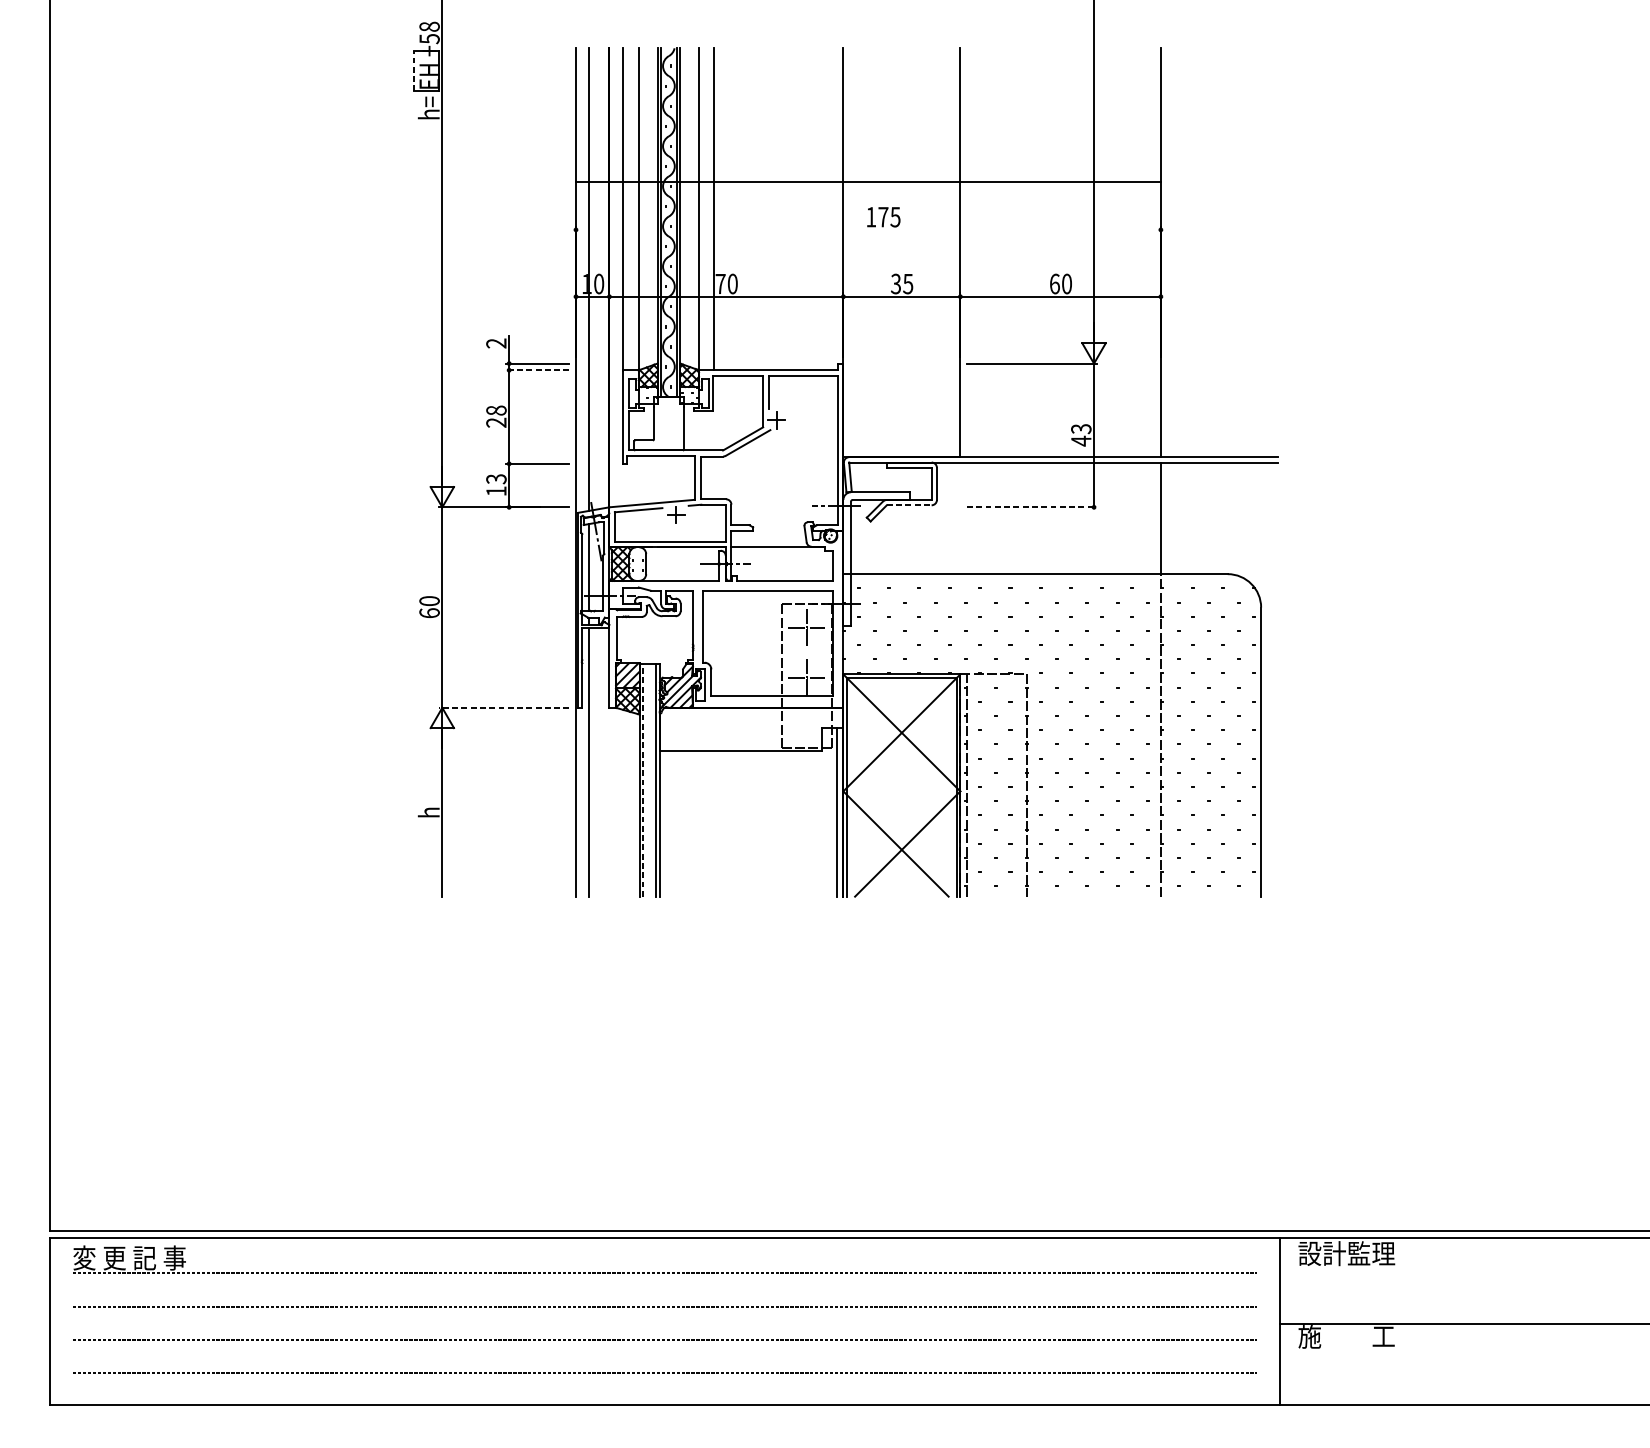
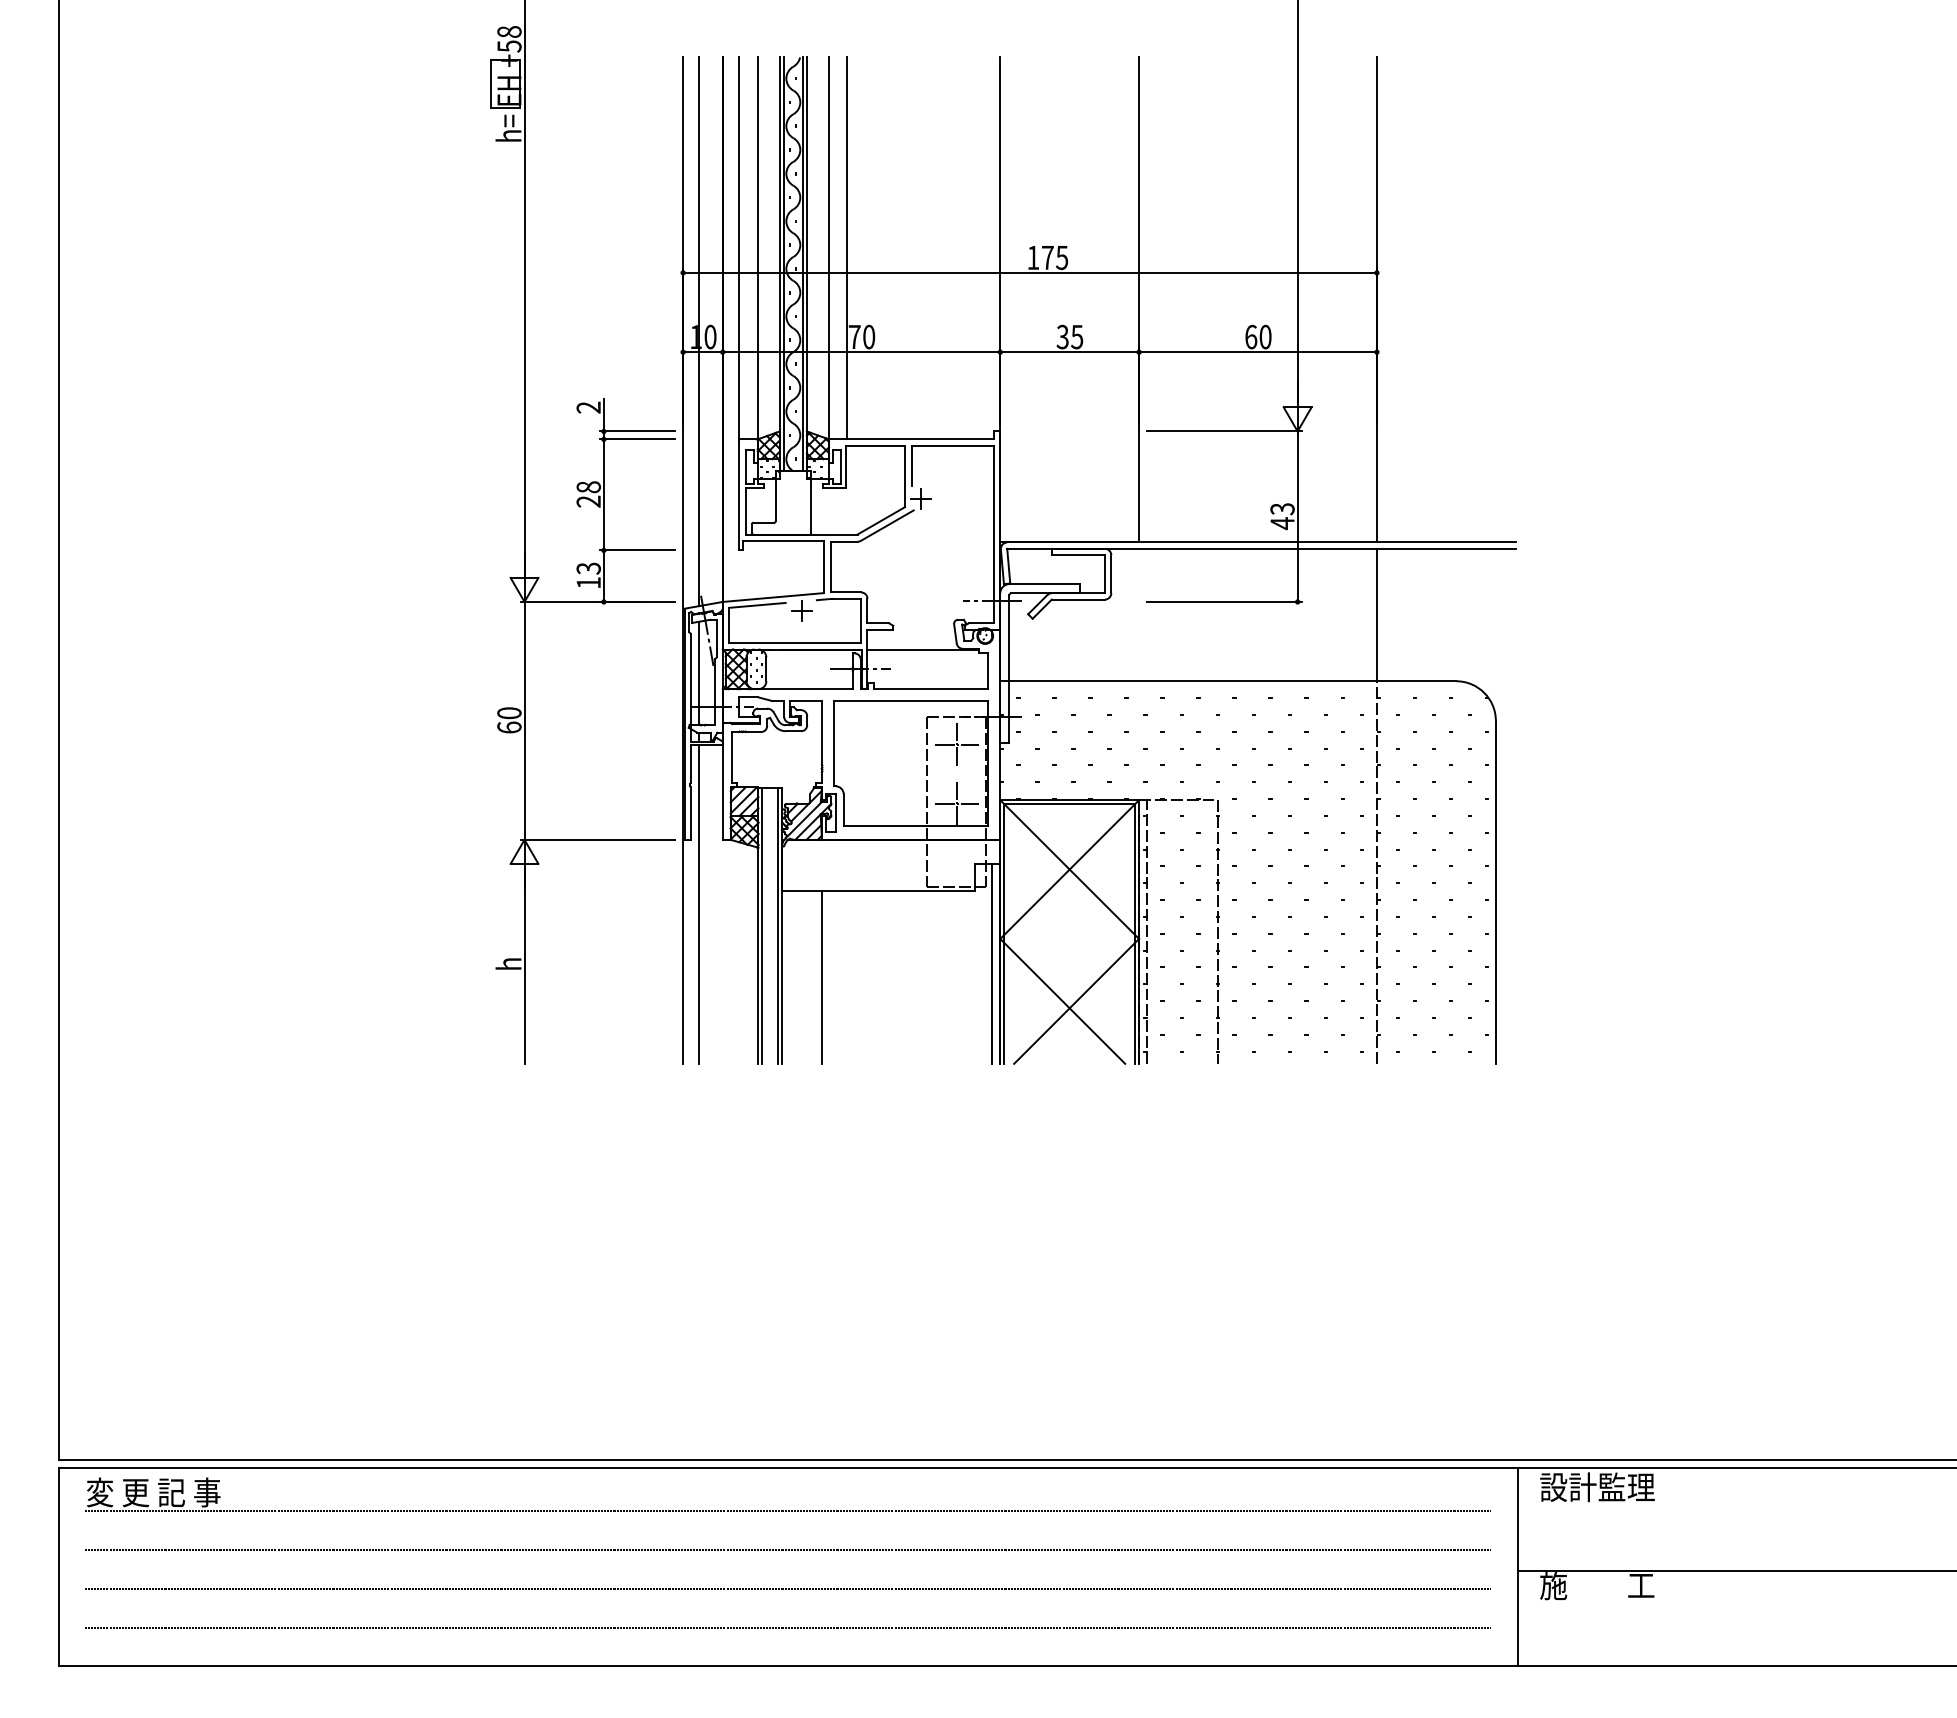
line: (414, 70) -> (491, 83), dashed -> solid
line: (867, 181) -> (1029, 272), moved
line: (537, 370) -> (637, 439), dashed -> solid
line: (909, 505) -> (1078, 599), dashed -> solid
line: (1032, 506) -> (1224, 601), dashed -> solid
line: (503, 707) -> (597, 839), dashed -> solid
line: (642, 780) -> (762, 926), dashed -> solid
line: (692, 823) -> (821, 977), added

